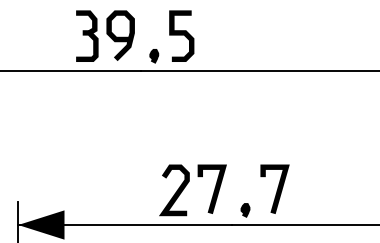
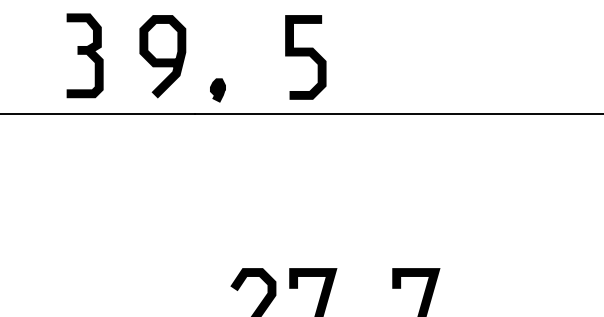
part: (87, 35) -> (85, 54), moved
curve: (181, 35) -> (305, 56), moved

